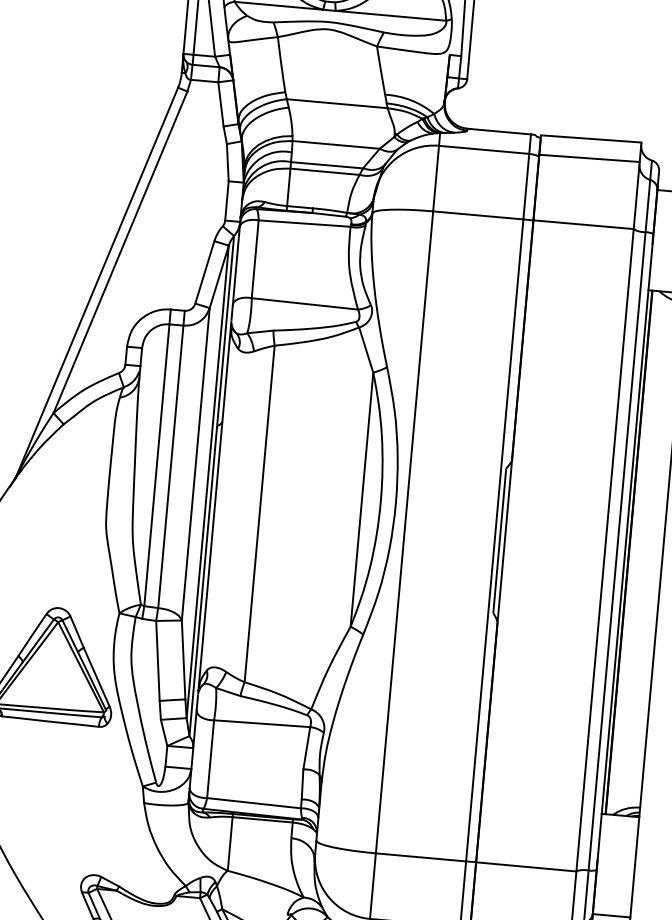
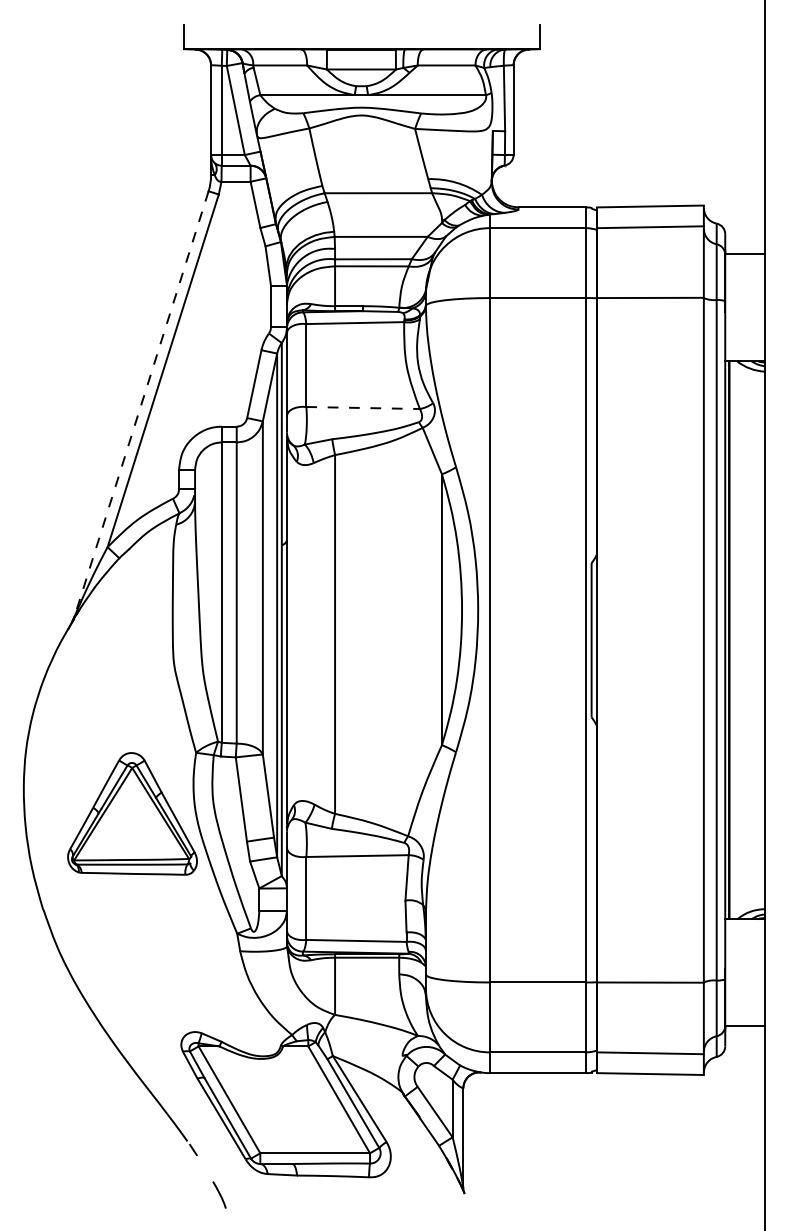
line: (97, 282) -> (141, 404), solid -> dashed
line: (305, 304) -> (363, 408), solid -> dashed

